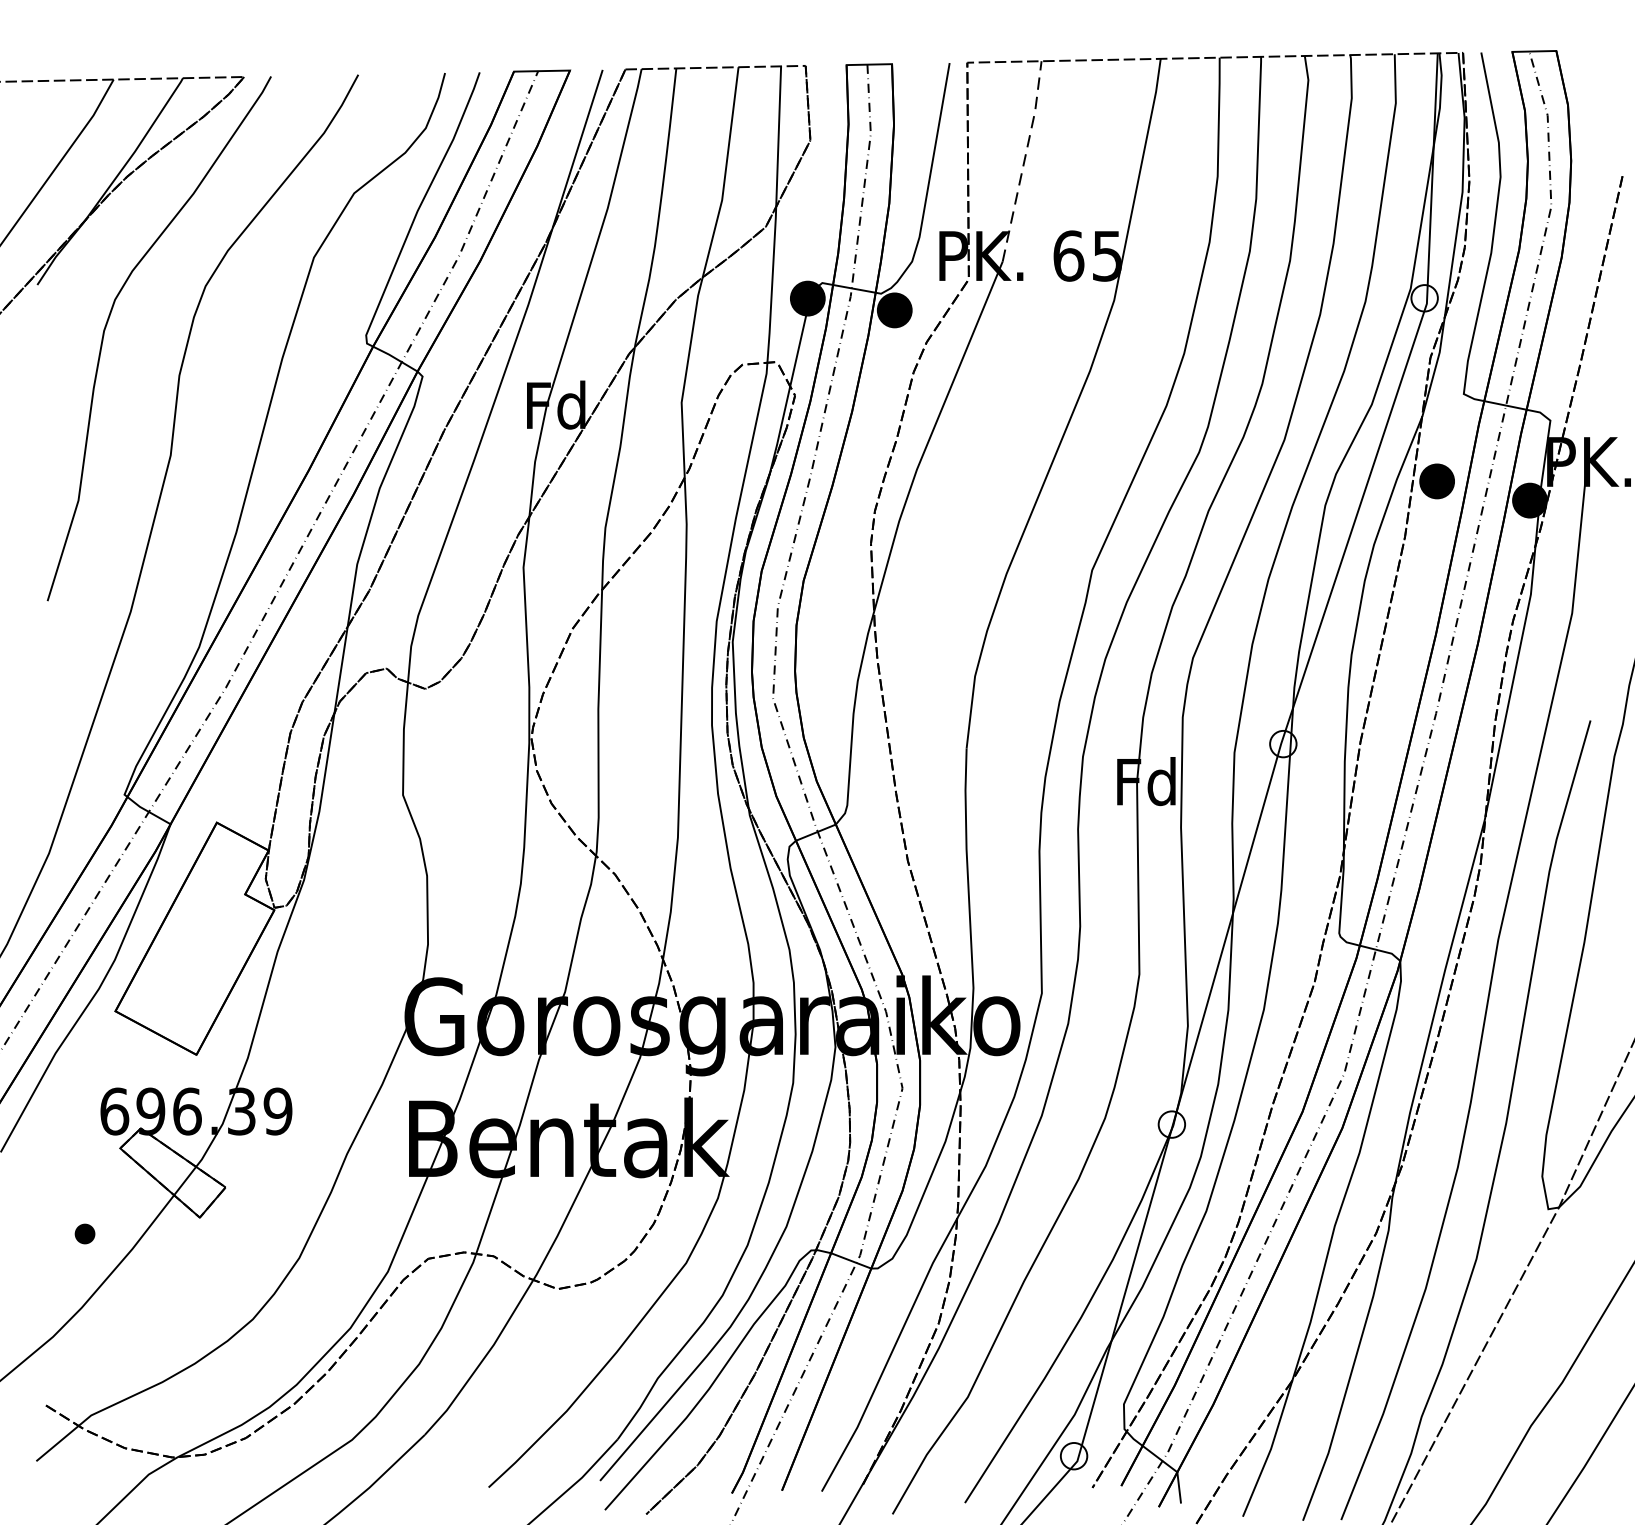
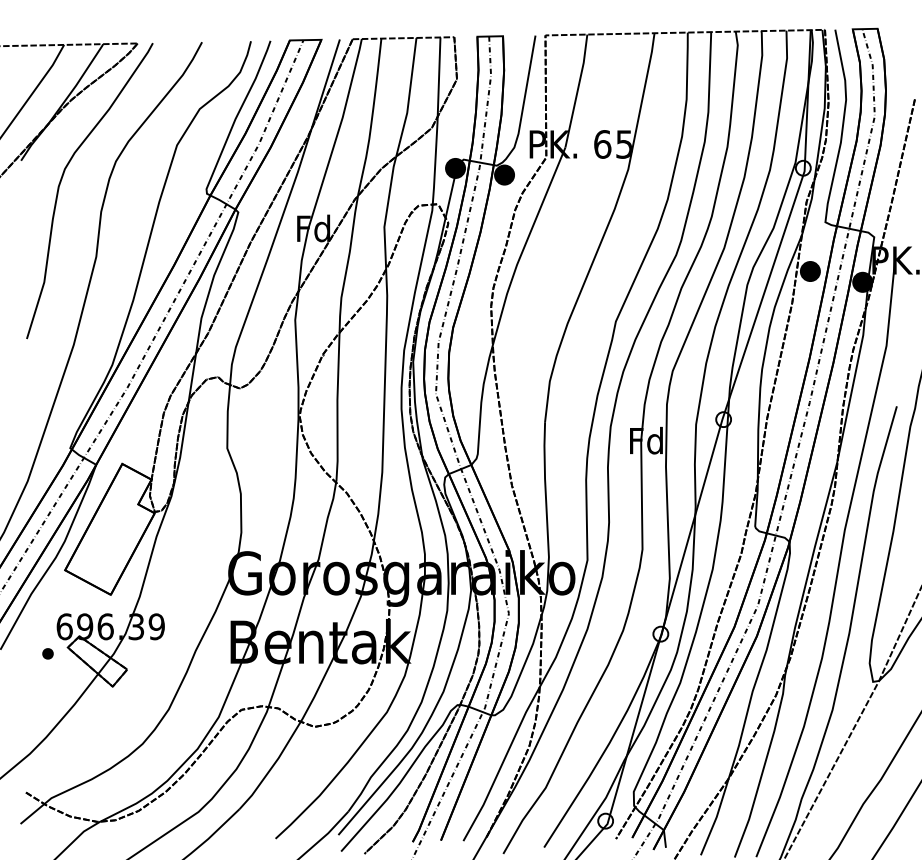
line: (1024, 160) -> (577, 90), dashed -> solid
part: (84, 1233) -> (47, 653), moved

